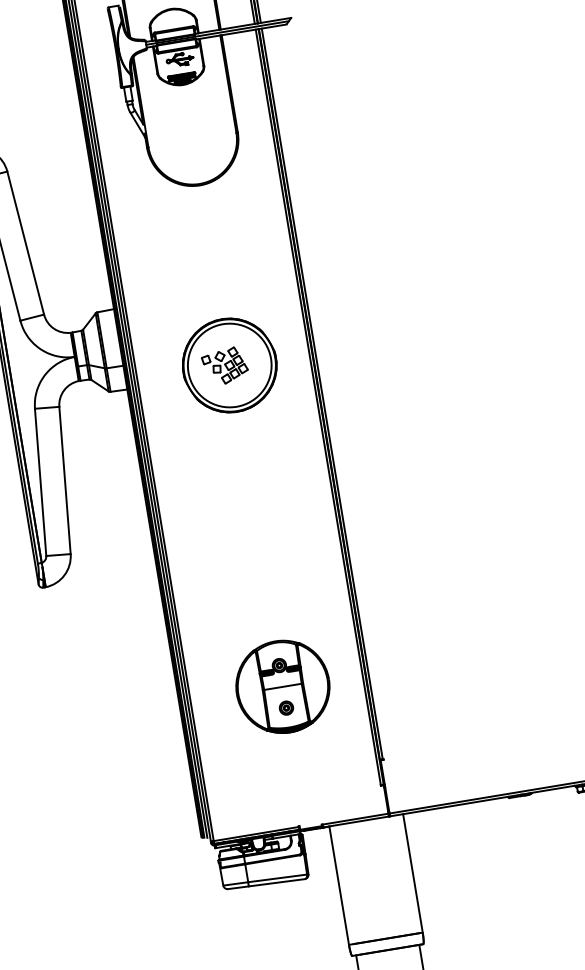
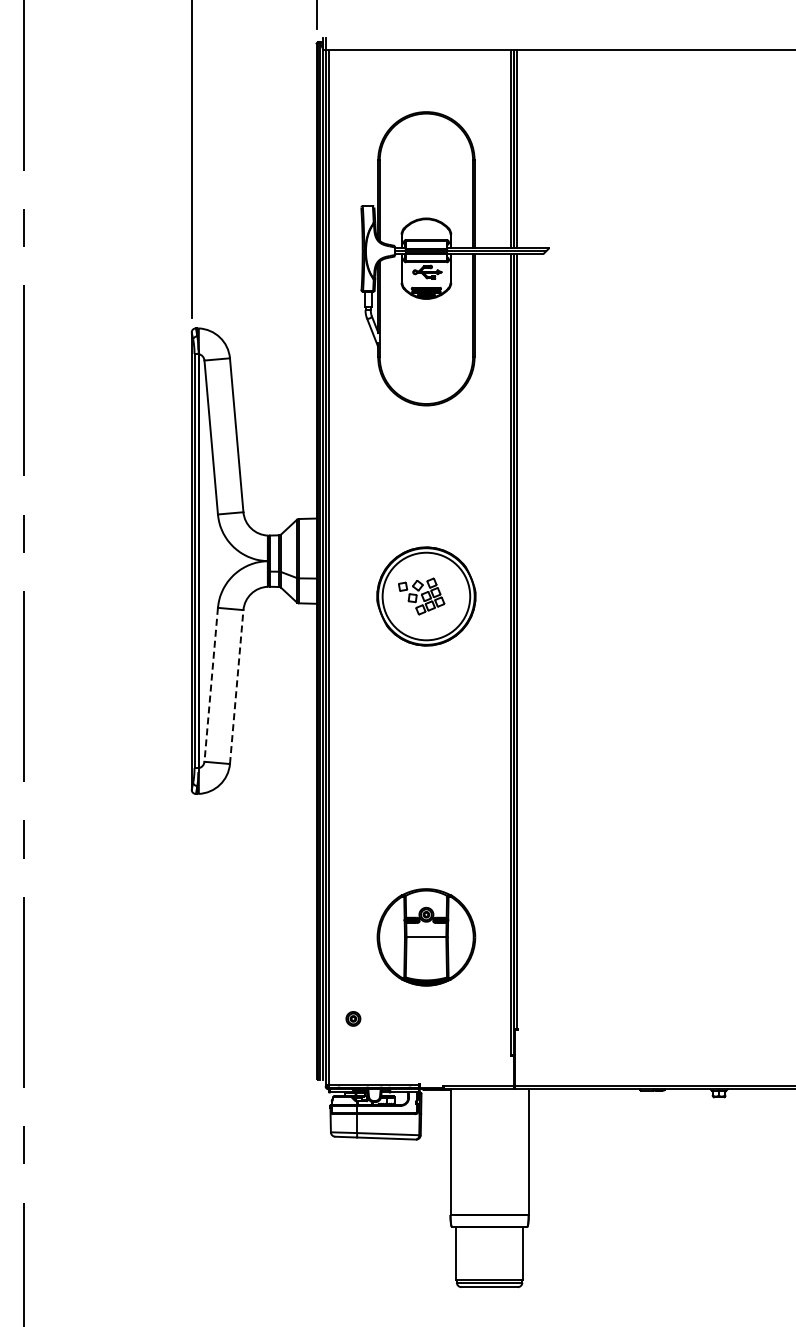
line: (64, 479) -> (236, 686), solid -> dashed
line: (40, 482) -> (211, 685), solid -> dashed
part: (286, 707) -> (353, 1018), moved

